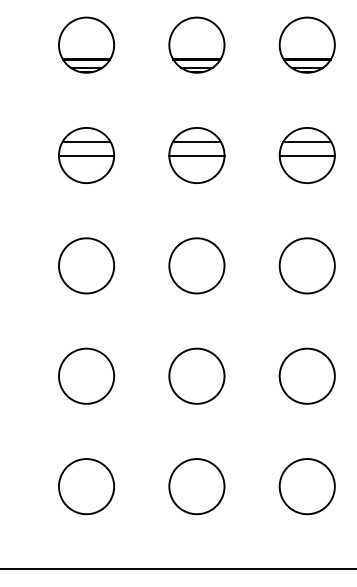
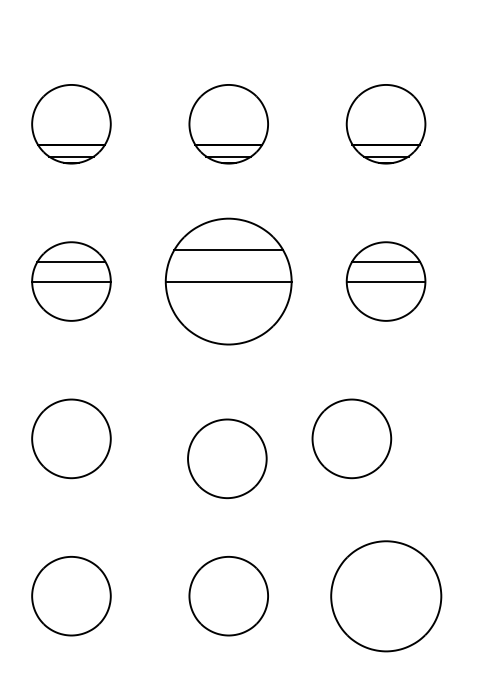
part: (196, 155) -> (228, 281), size x1.6
part: (196, 265) -> (226, 458), moved
part: (306, 265) -> (350, 438), moved
part: (306, 375) -> (384, 595), size x1.4

